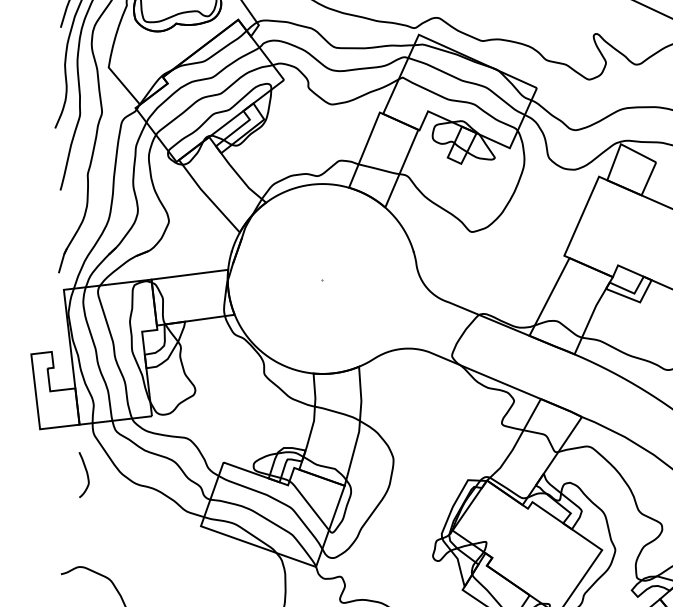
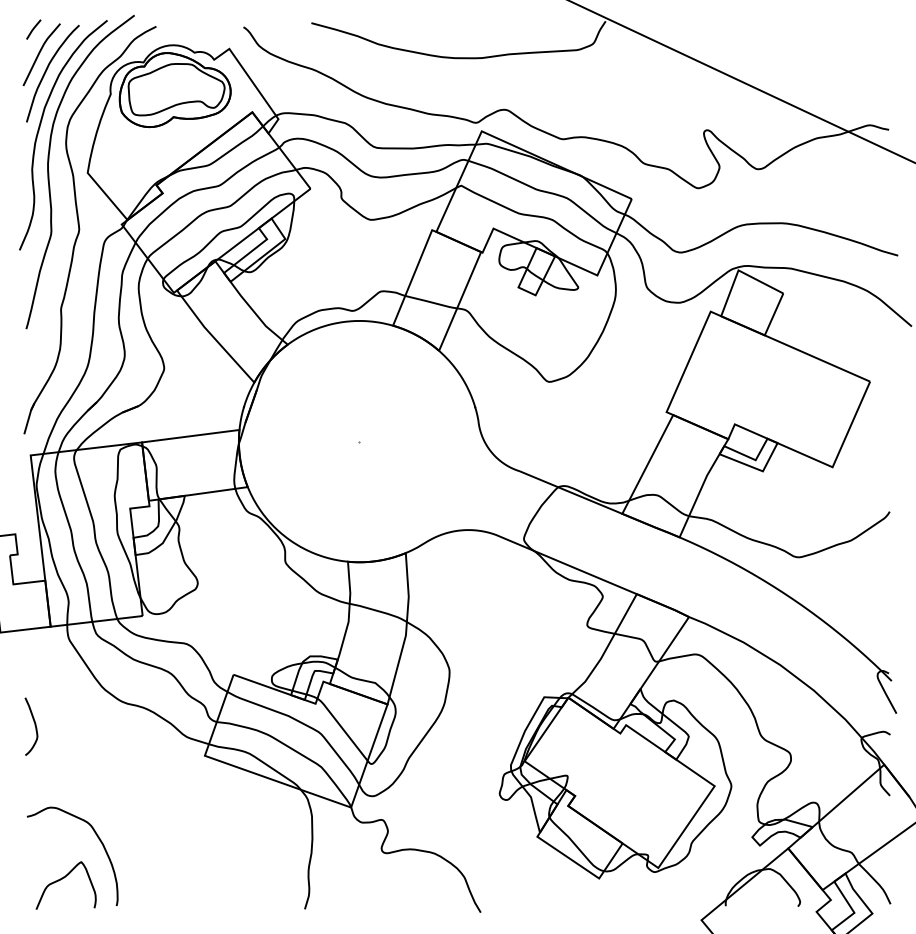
curve: (86, 474) -> (34, 725), moved

